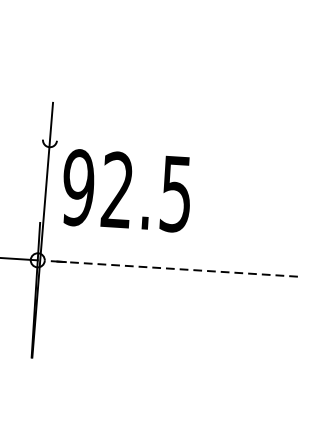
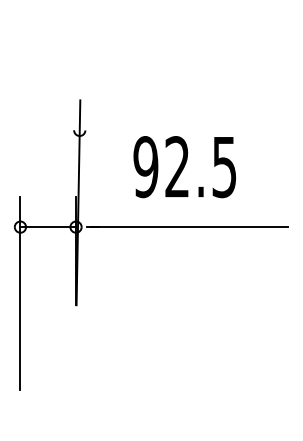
text: (126, 191) -> (184, 167), moved
line: (178, 269) -> (189, 227), dashed -> solid

